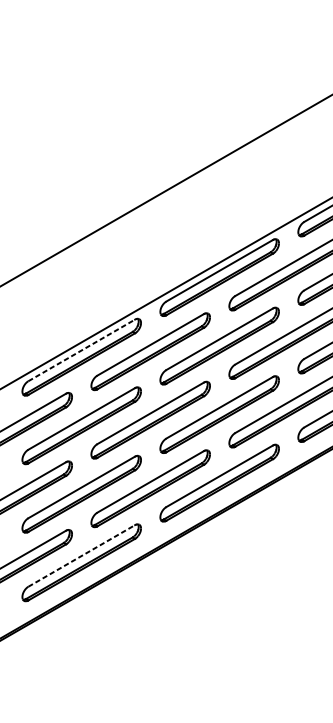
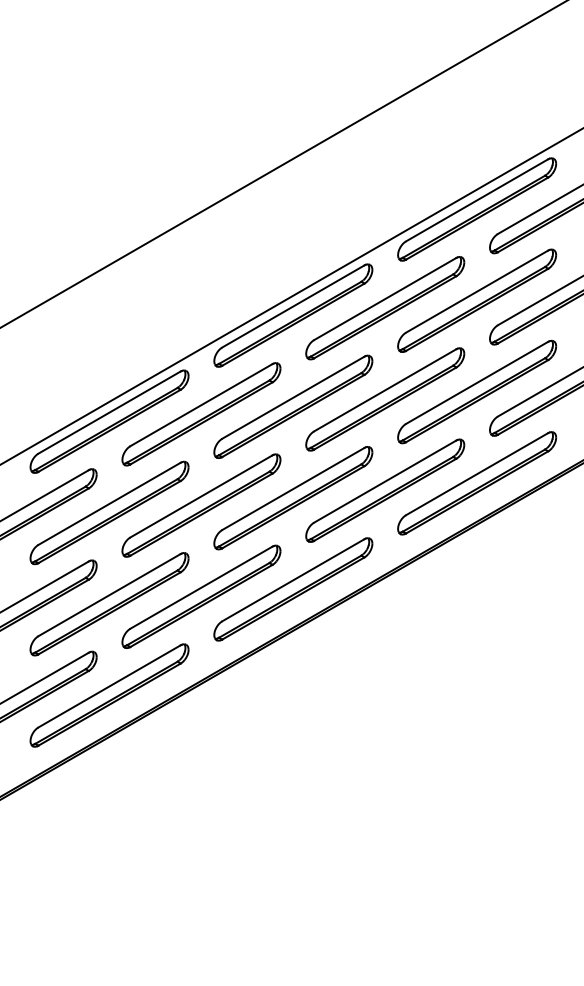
line: (82, 350) -> (110, 412), dashed -> solid
line: (82, 556) -> (110, 686), dashed -> solid

